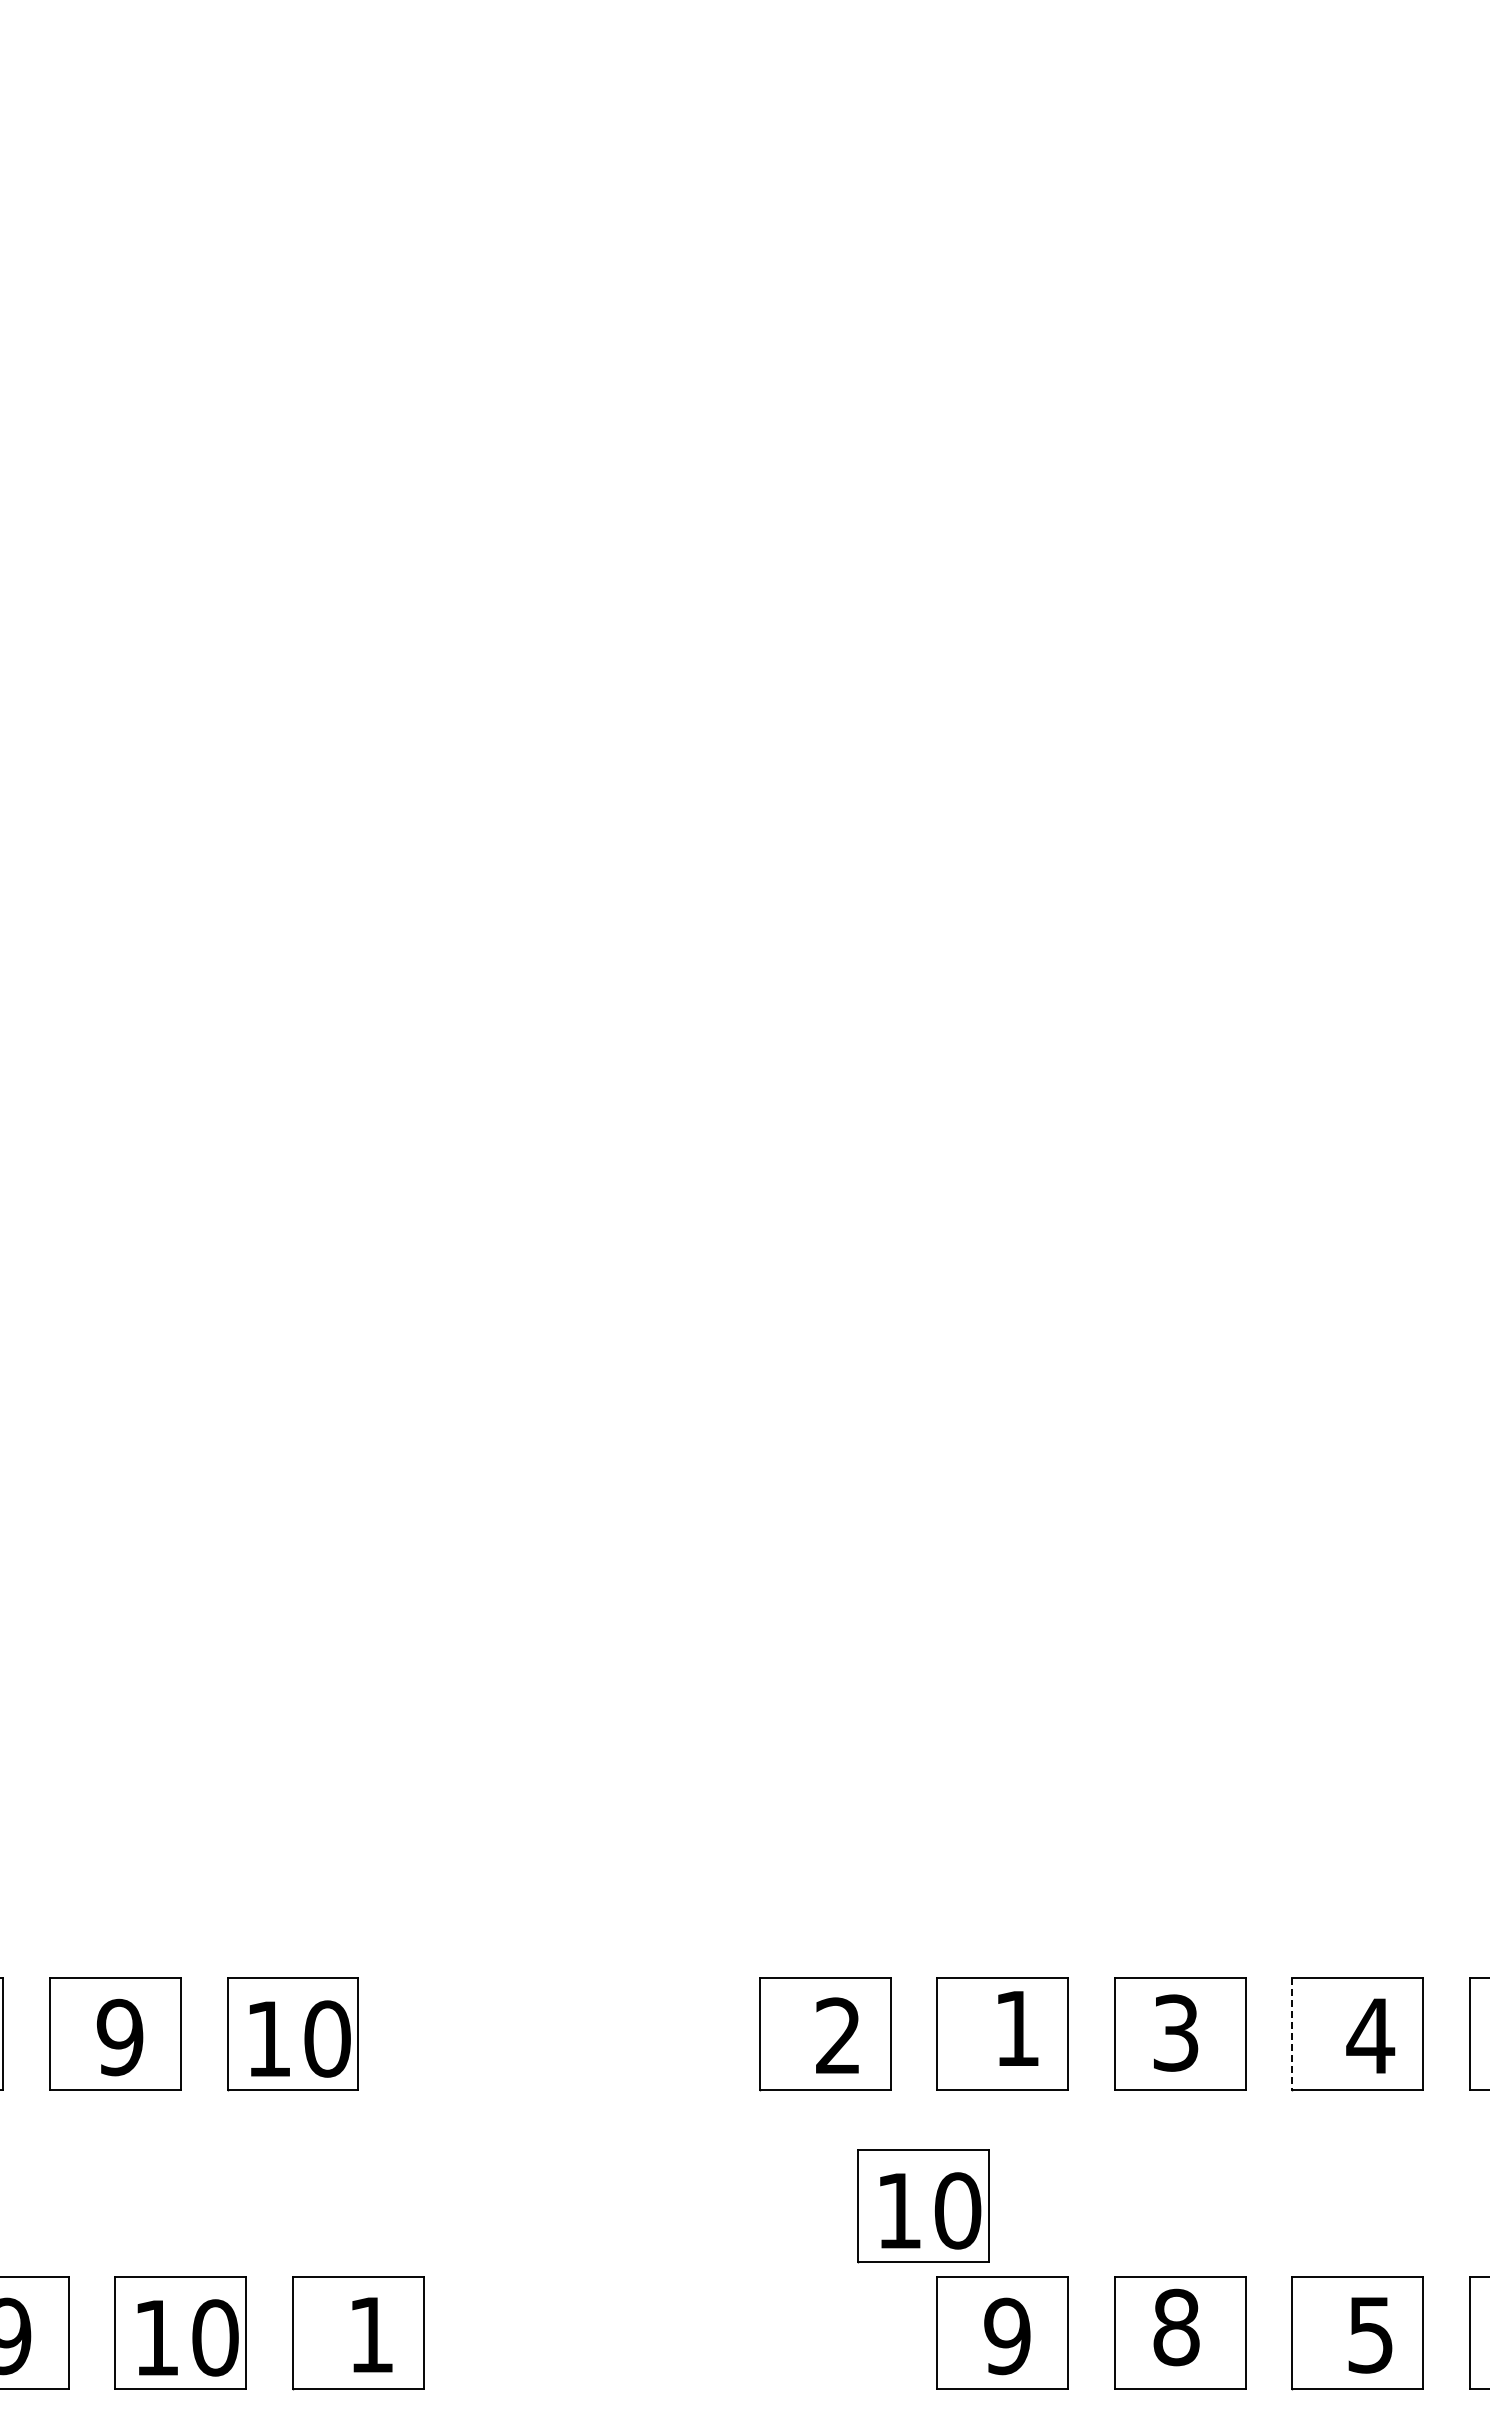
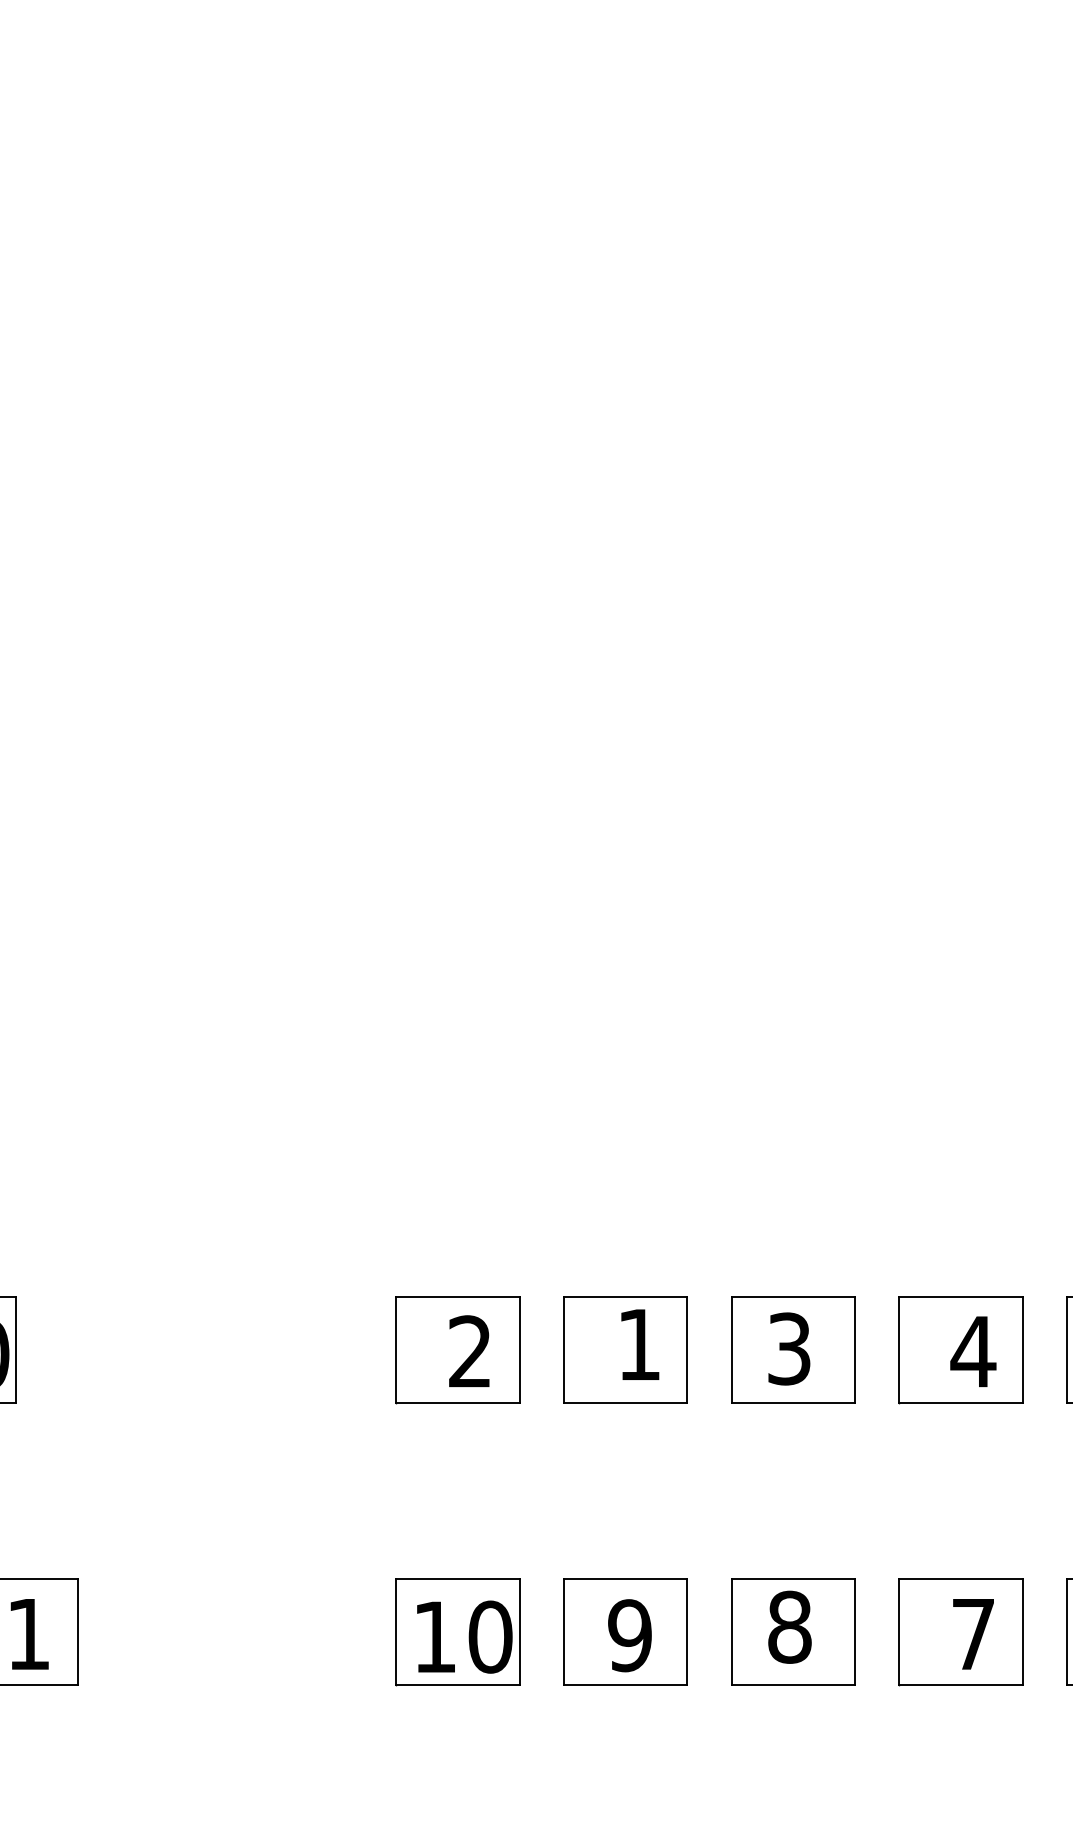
line: (1292, 2034) -> (899, 1350), dashed -> solid
part: (923, 2206) -> (458, 1632), moved
text: (1370, 2335) -> (973, 1634), 5 -> 7

